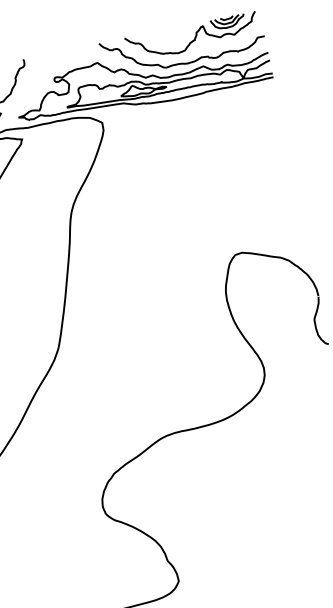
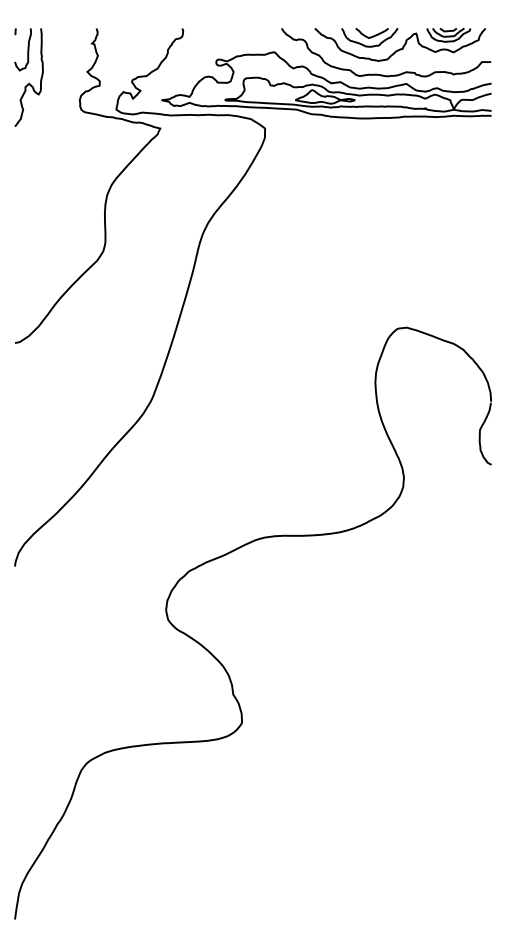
part: (167, 36) -> (369, 37), added

